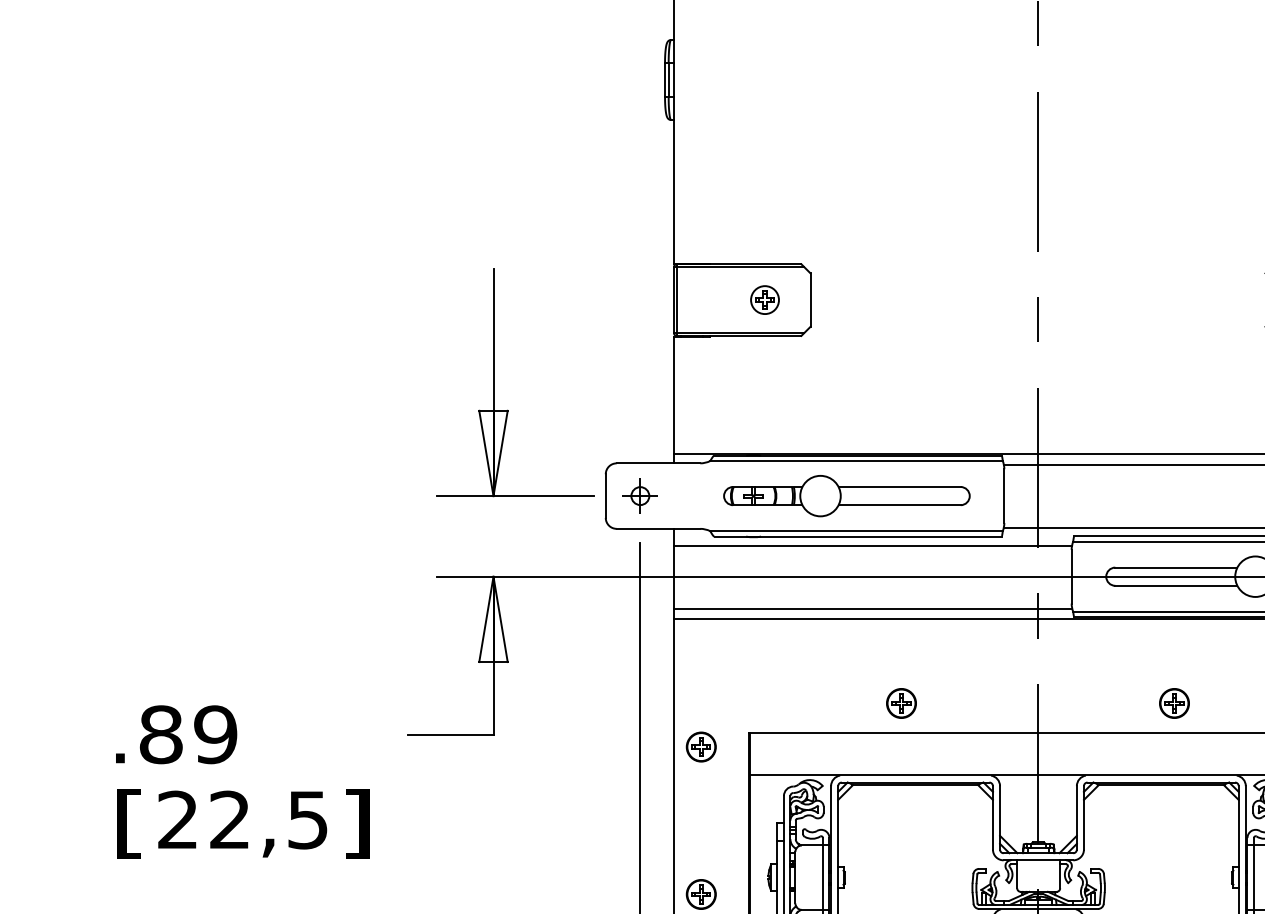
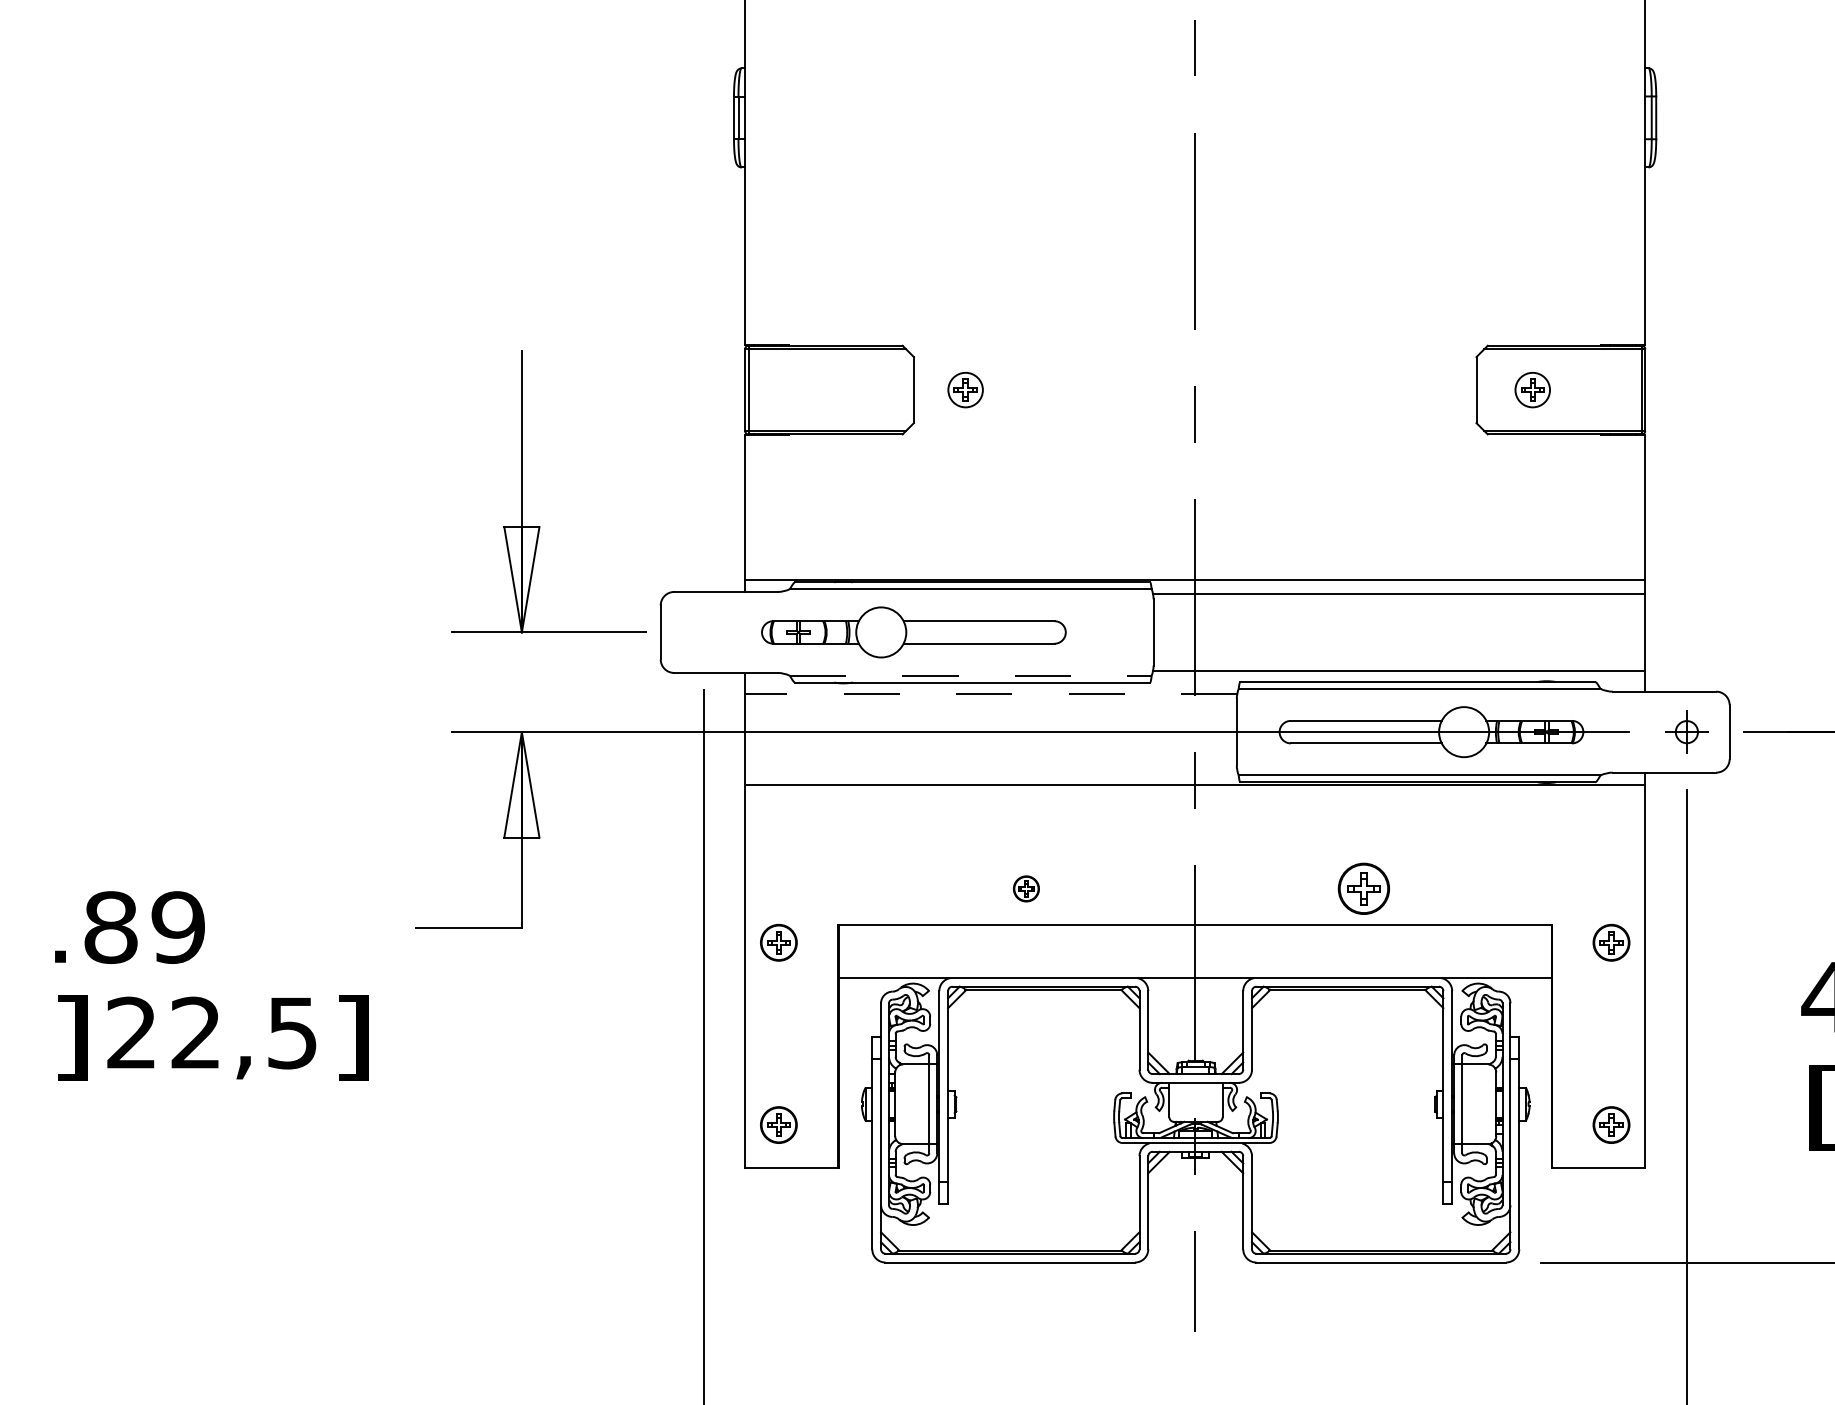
part: (764, 299) -> (965, 389), moved
part: (640, 496) -> (703, 632), removed
part: (846, 496) -> (913, 632), moved
line: (856, 530) -> (970, 675), solid -> dashed
line: (872, 545) -> (990, 693), solid -> dashed
line: (873, 608) -> (991, 771), removed
part: (901, 703) -> (1026, 888), size x0.7
part: (1174, 703) -> (1363, 888), size x1.4
text: (129, 823) -> (71, 1037), [ -> ]

